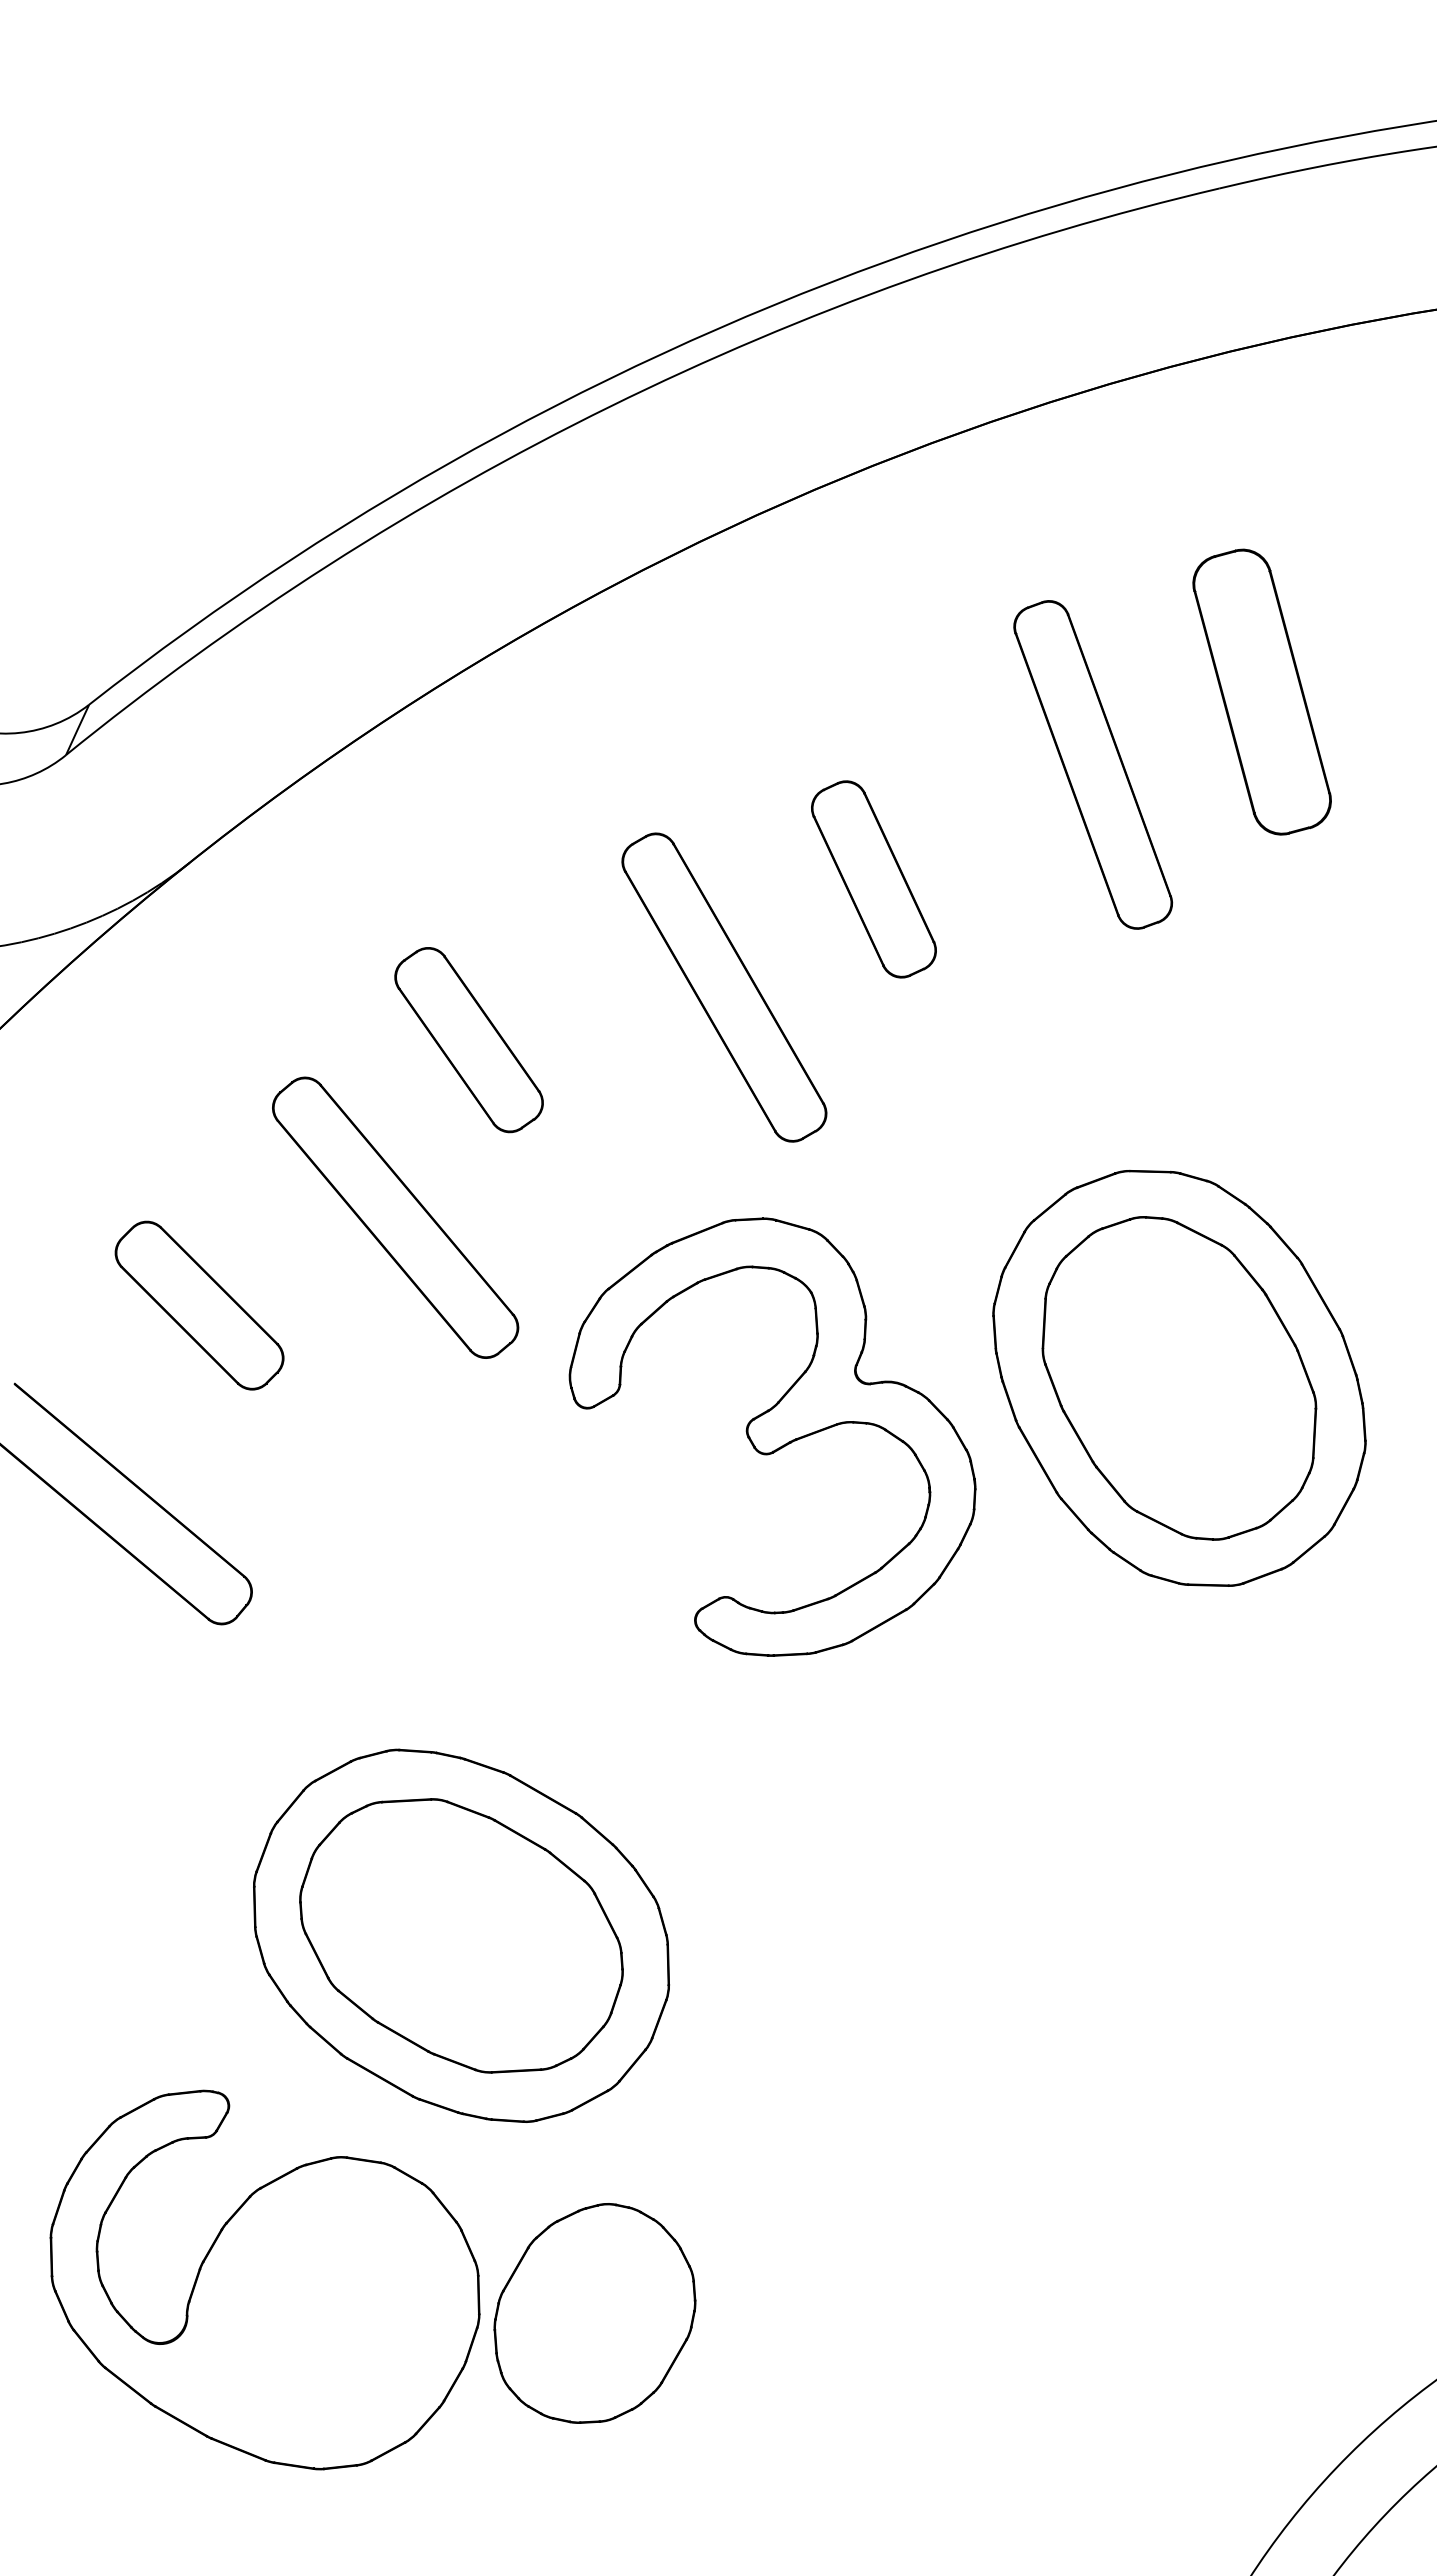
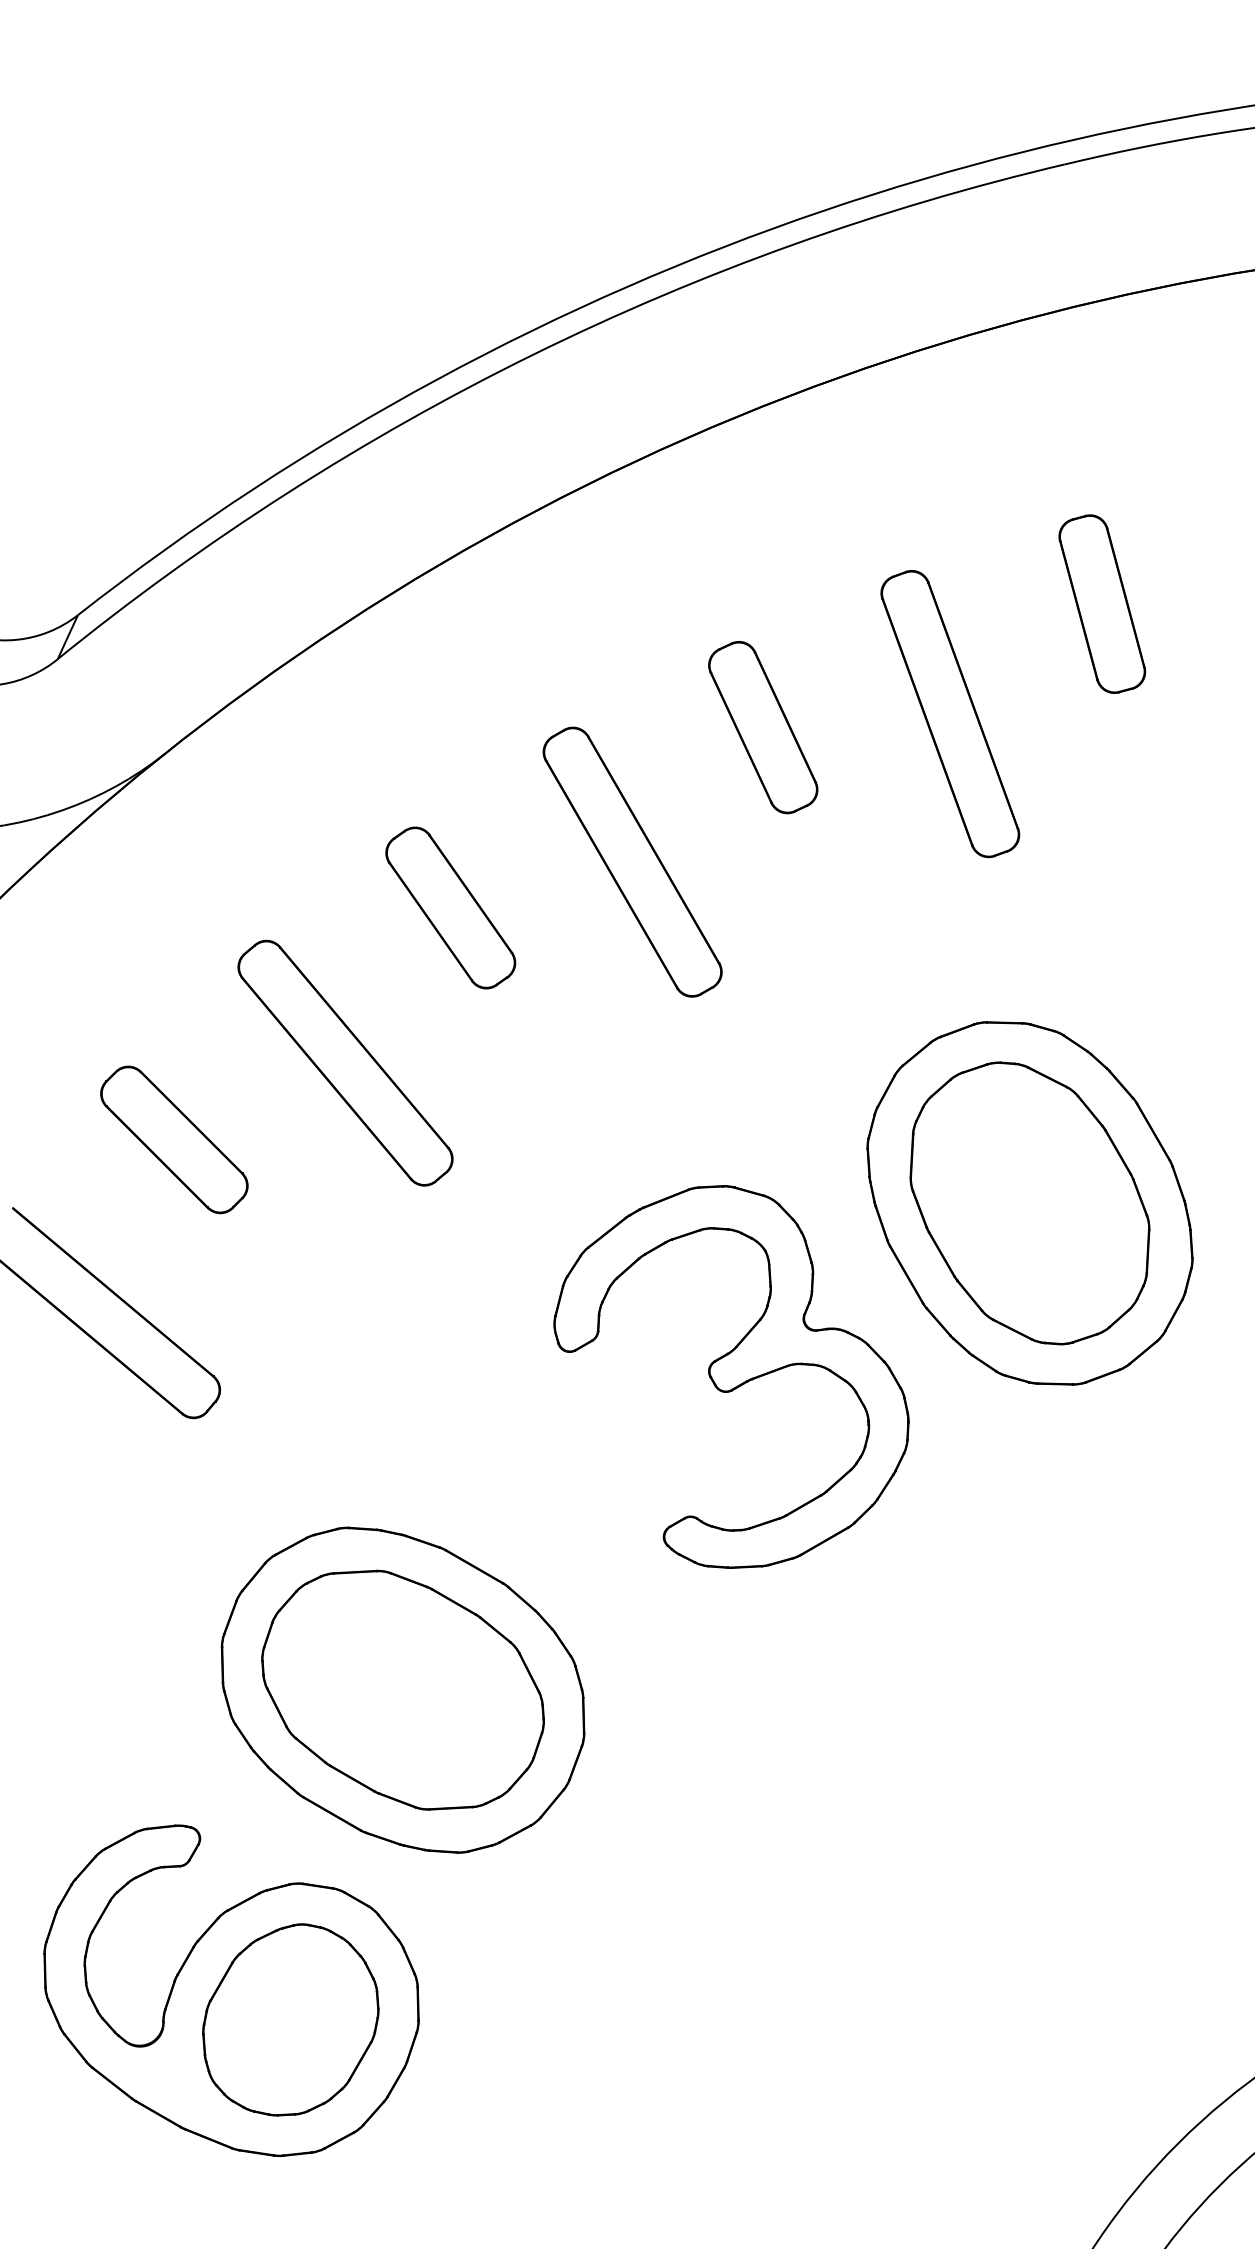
part: (1262, 691) -> (1102, 603), size x0.71
part: (1093, 764) -> (950, 713), moved
part: (873, 879) -> (762, 727), moved
part: (468, 1040) -> (450, 908), moved
part: (772, 1436) -> (731, 1376), moved
part: (594, 2313) -> (290, 2019), moved

